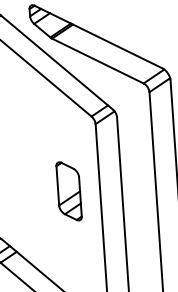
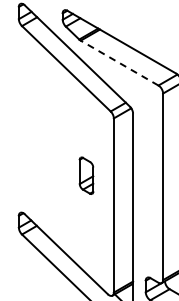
line: (97, 61) -> (119, 63), solid -> dashed
part: (69, 190) -> (86, 175), size x0.7

